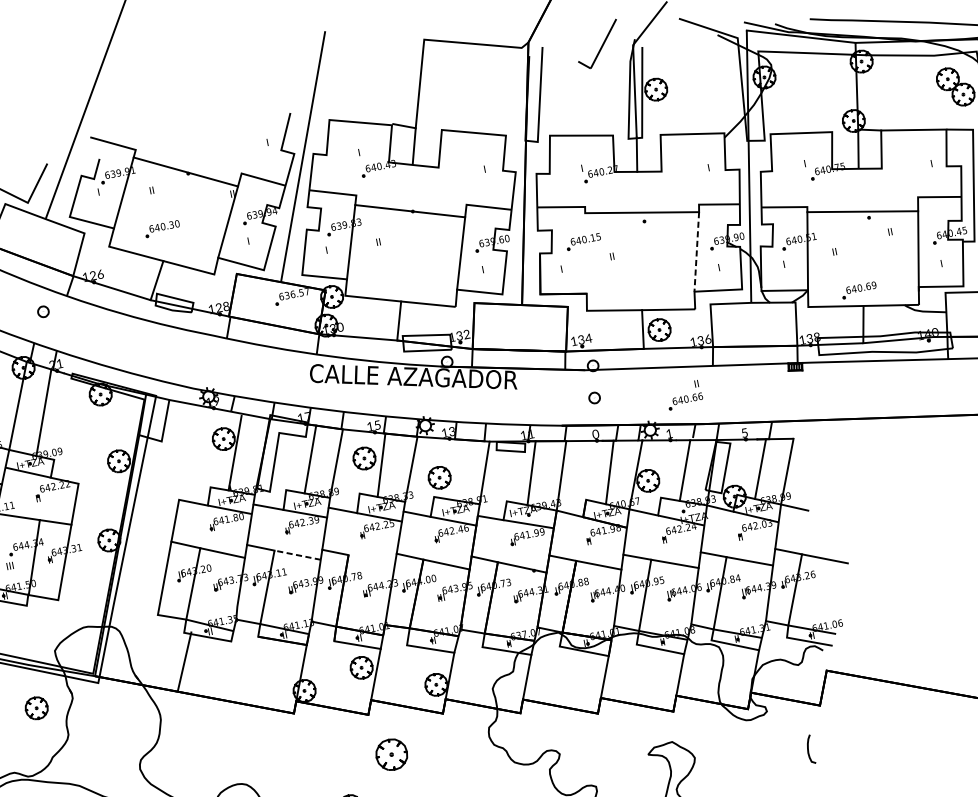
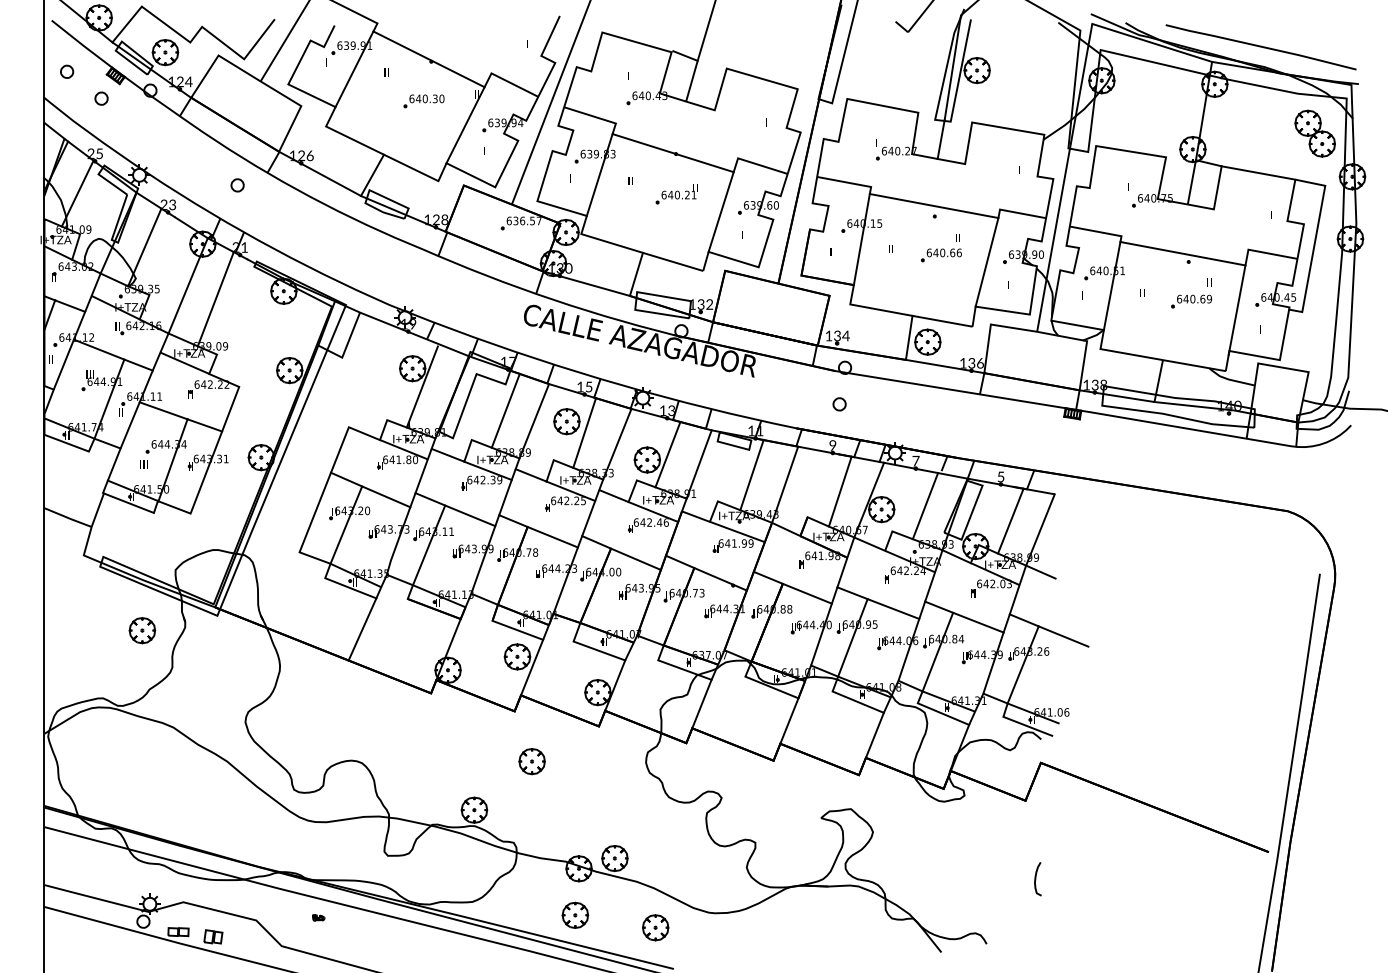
part: (162, 229) -> (423, 101), moved
part: (420, 246) -> (676, 194), added
line: (697, 251) -> (987, 262), dashed -> solid
line: (585, 253) -> (861, 239), added
part: (859, 290) -> (1191, 301), moved
part: (684, 395) -> (941, 248), moved
text: (669, 434) -> (915, 461), 1 -> 7
text: (595, 435) -> (832, 446), 0 -> 9
line: (455, 469) -> (667, 454), added
line: (296, 555) -> (469, 515), dashed -> solid
line: (371, 559) -> (552, 536), added
line: (184, 661) -> (362, 629), moved
curve: (809, 750) -> (1036, 879), moved
part: (391, 754) -> (531, 761), size x0.71

